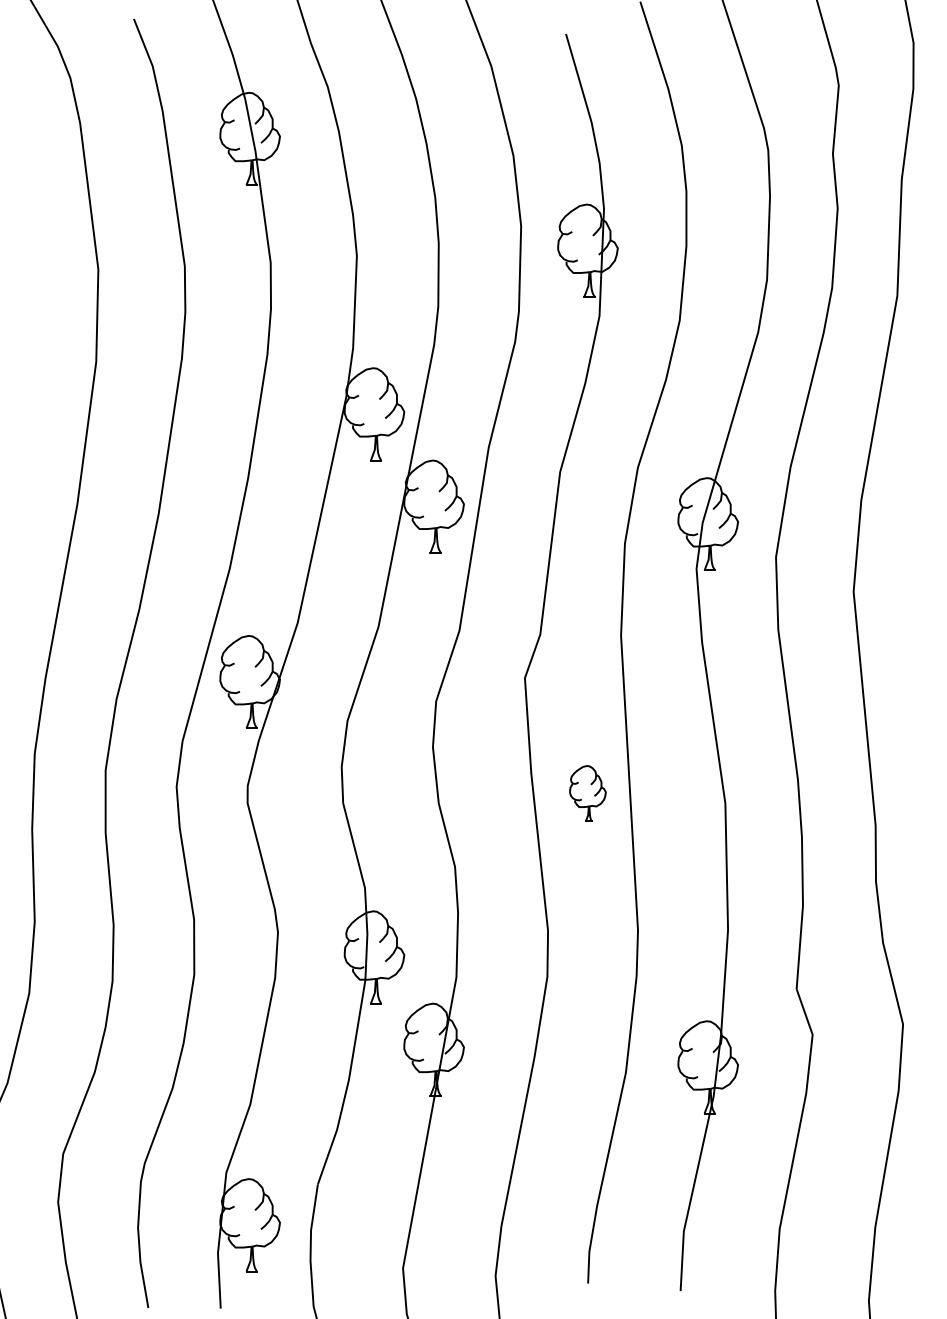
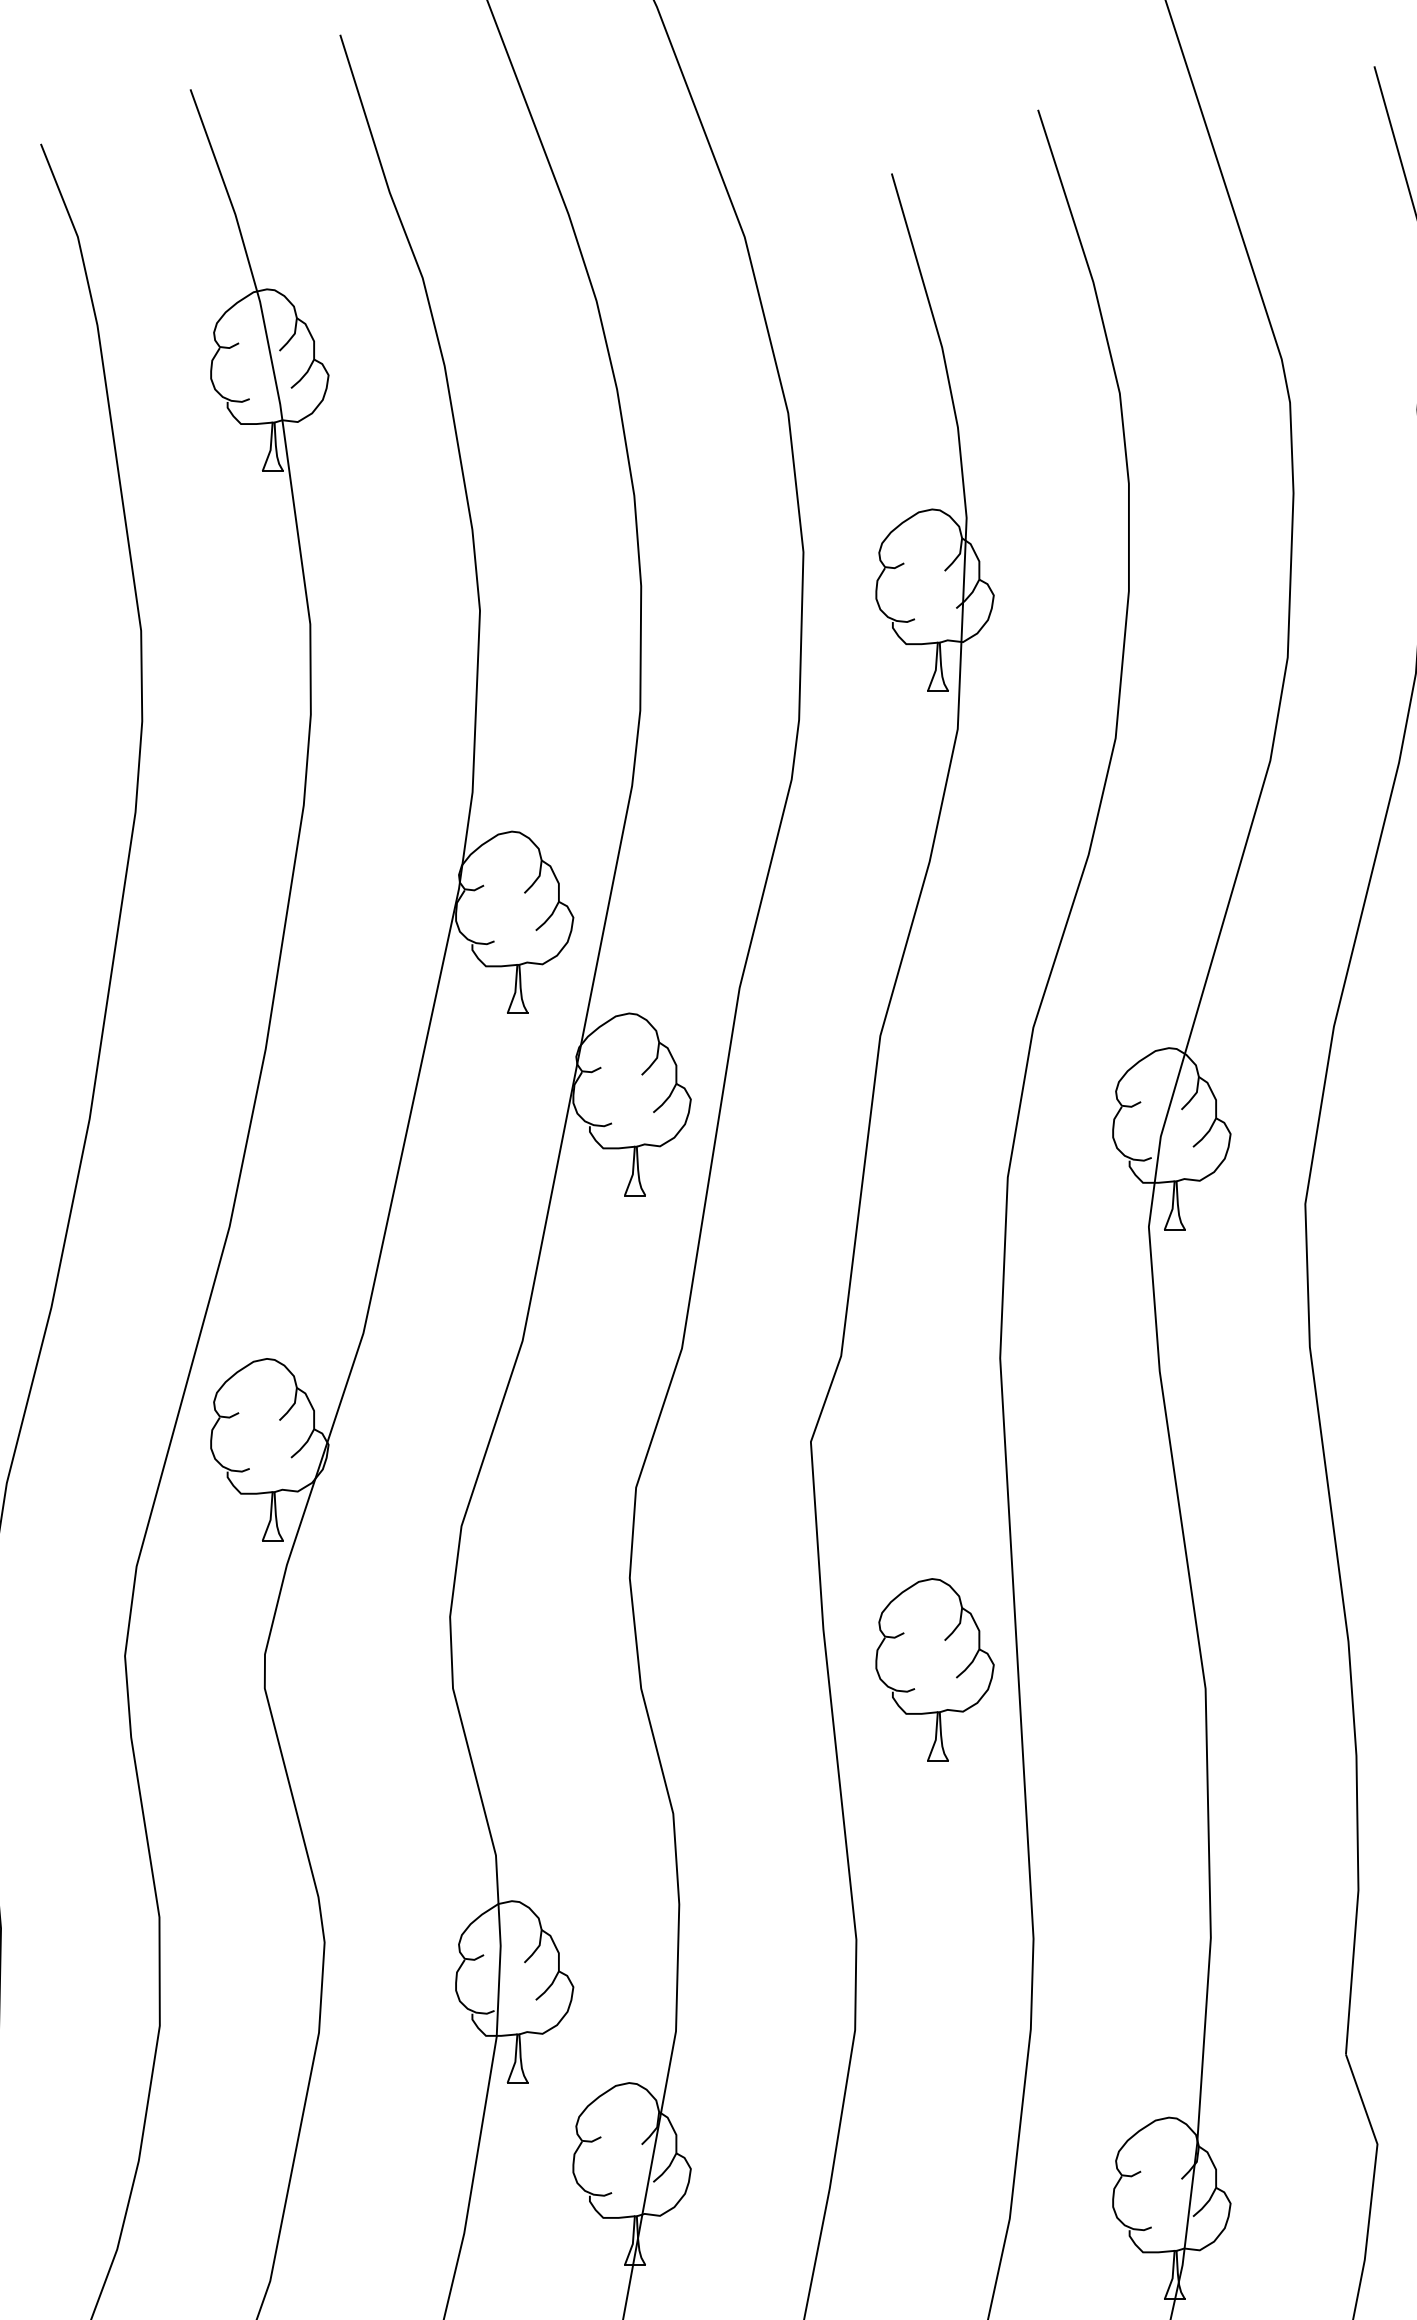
part: (587, 793) -> (934, 1669), size x1.67

